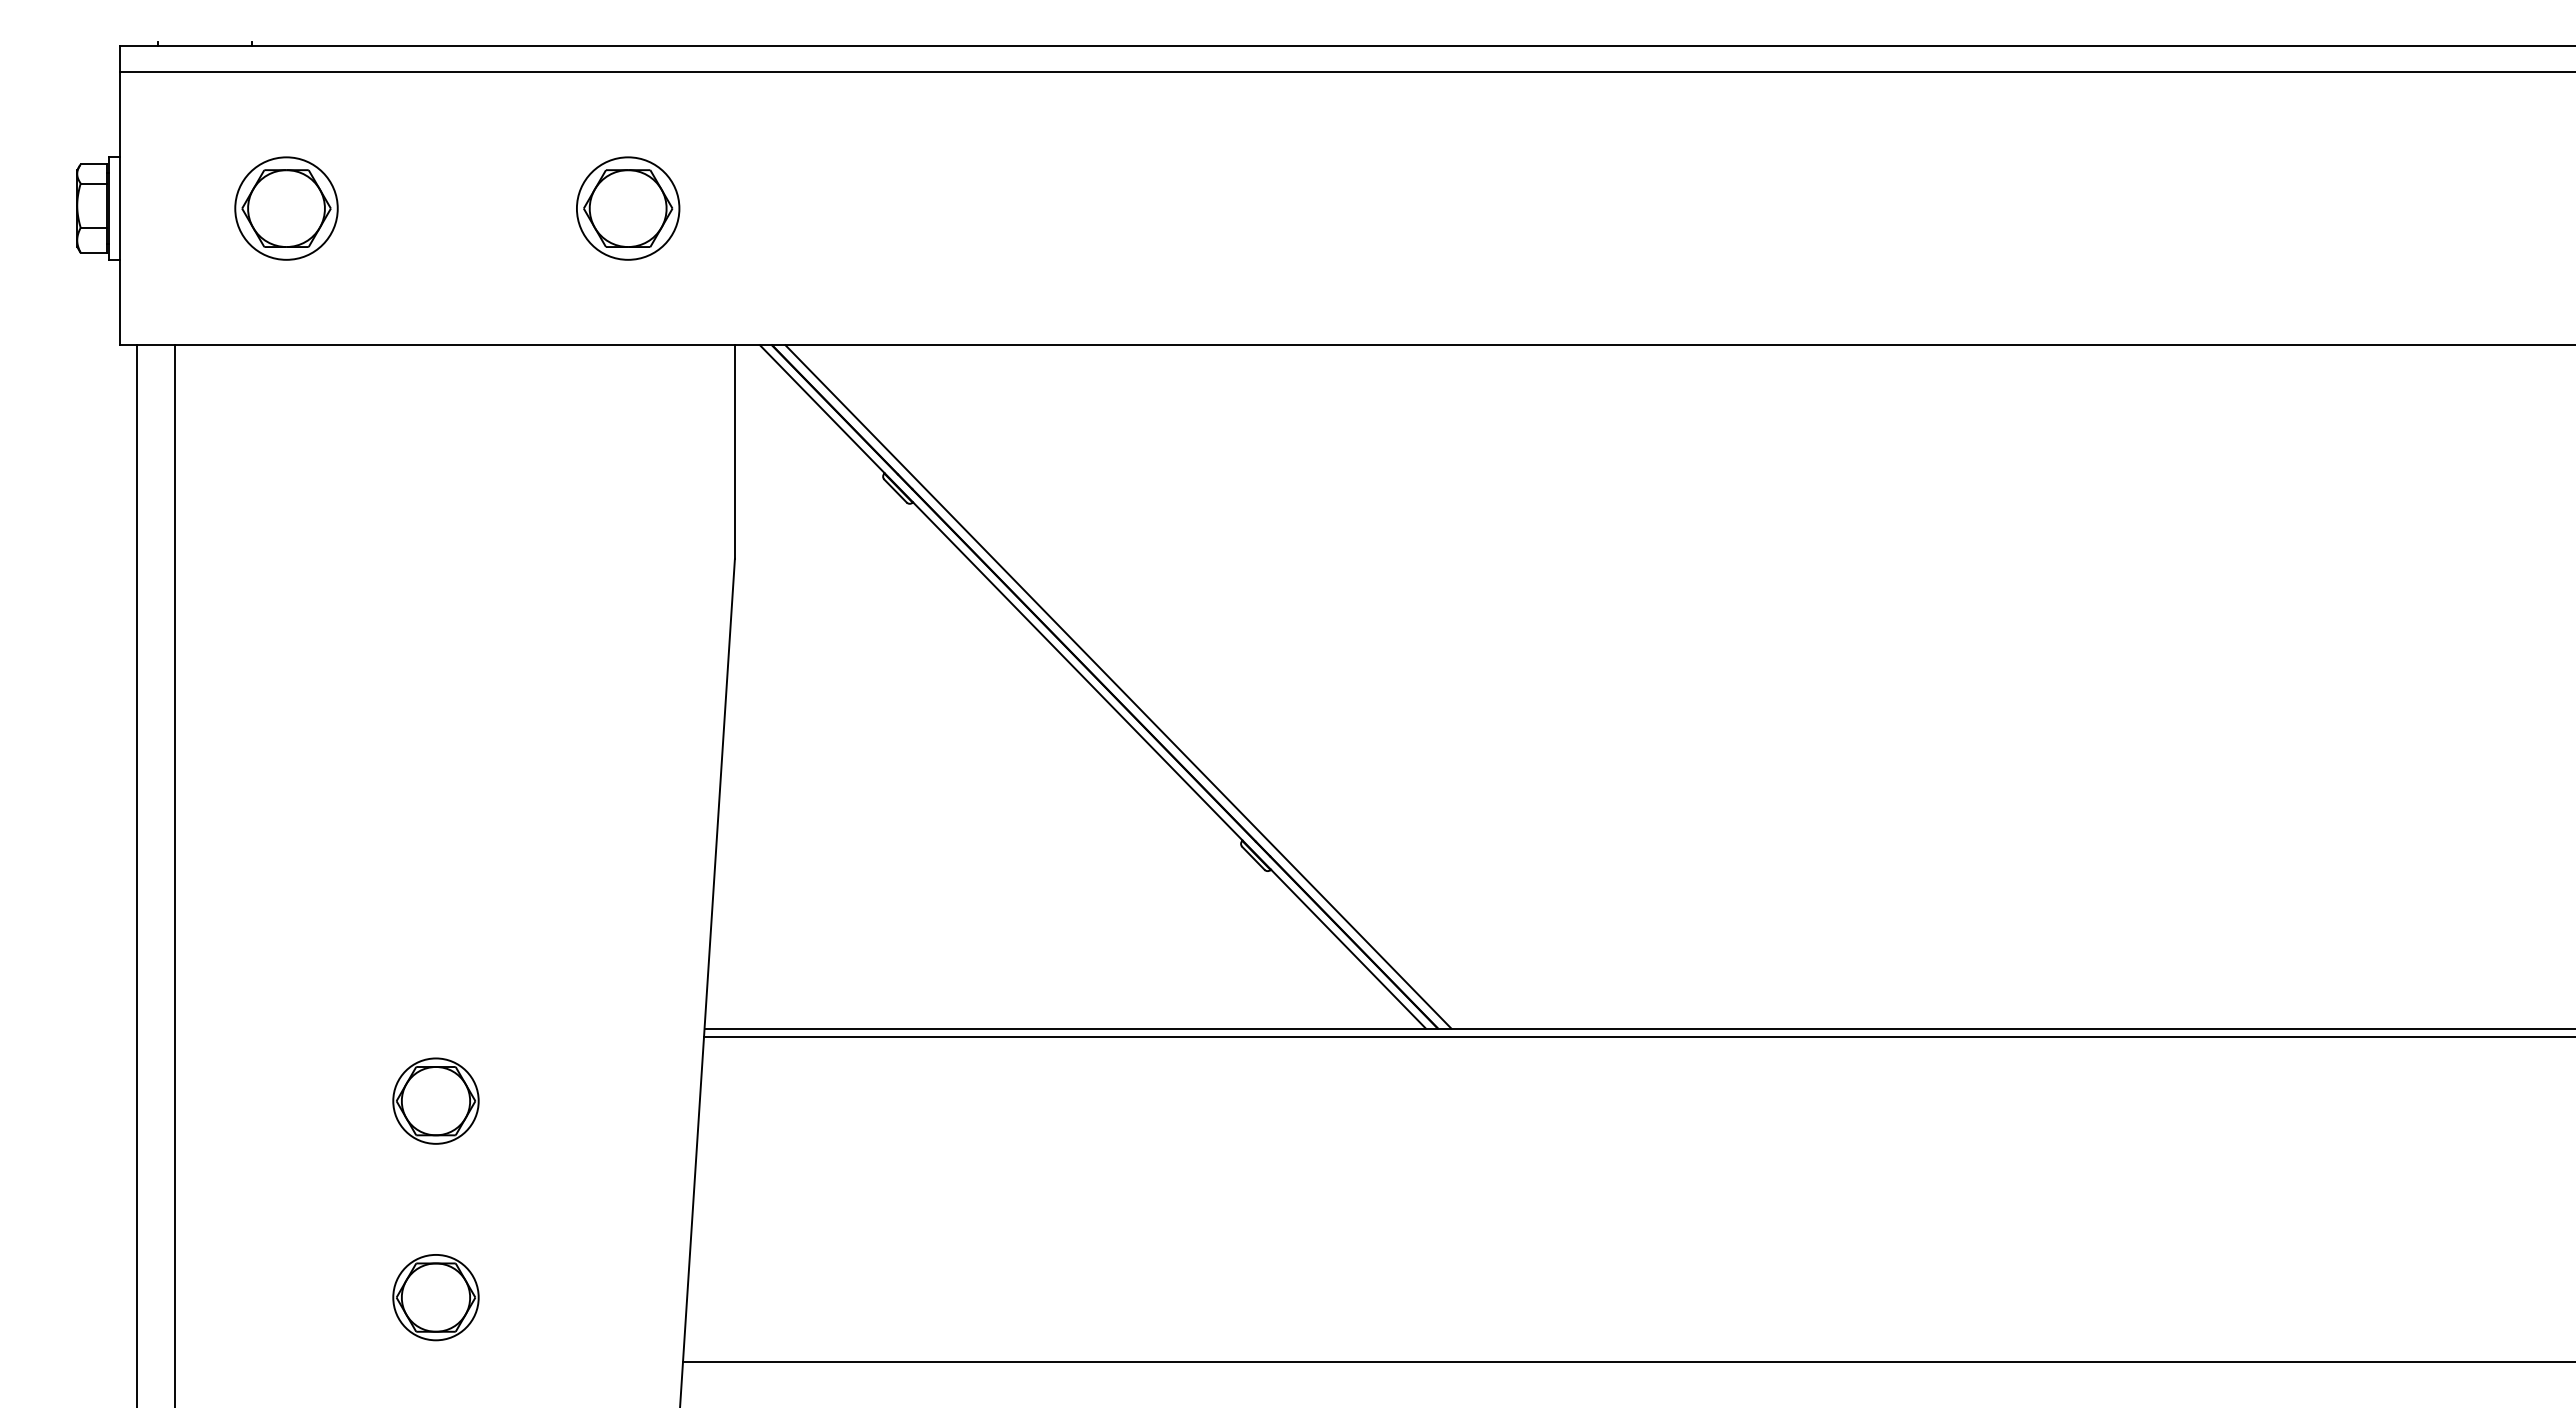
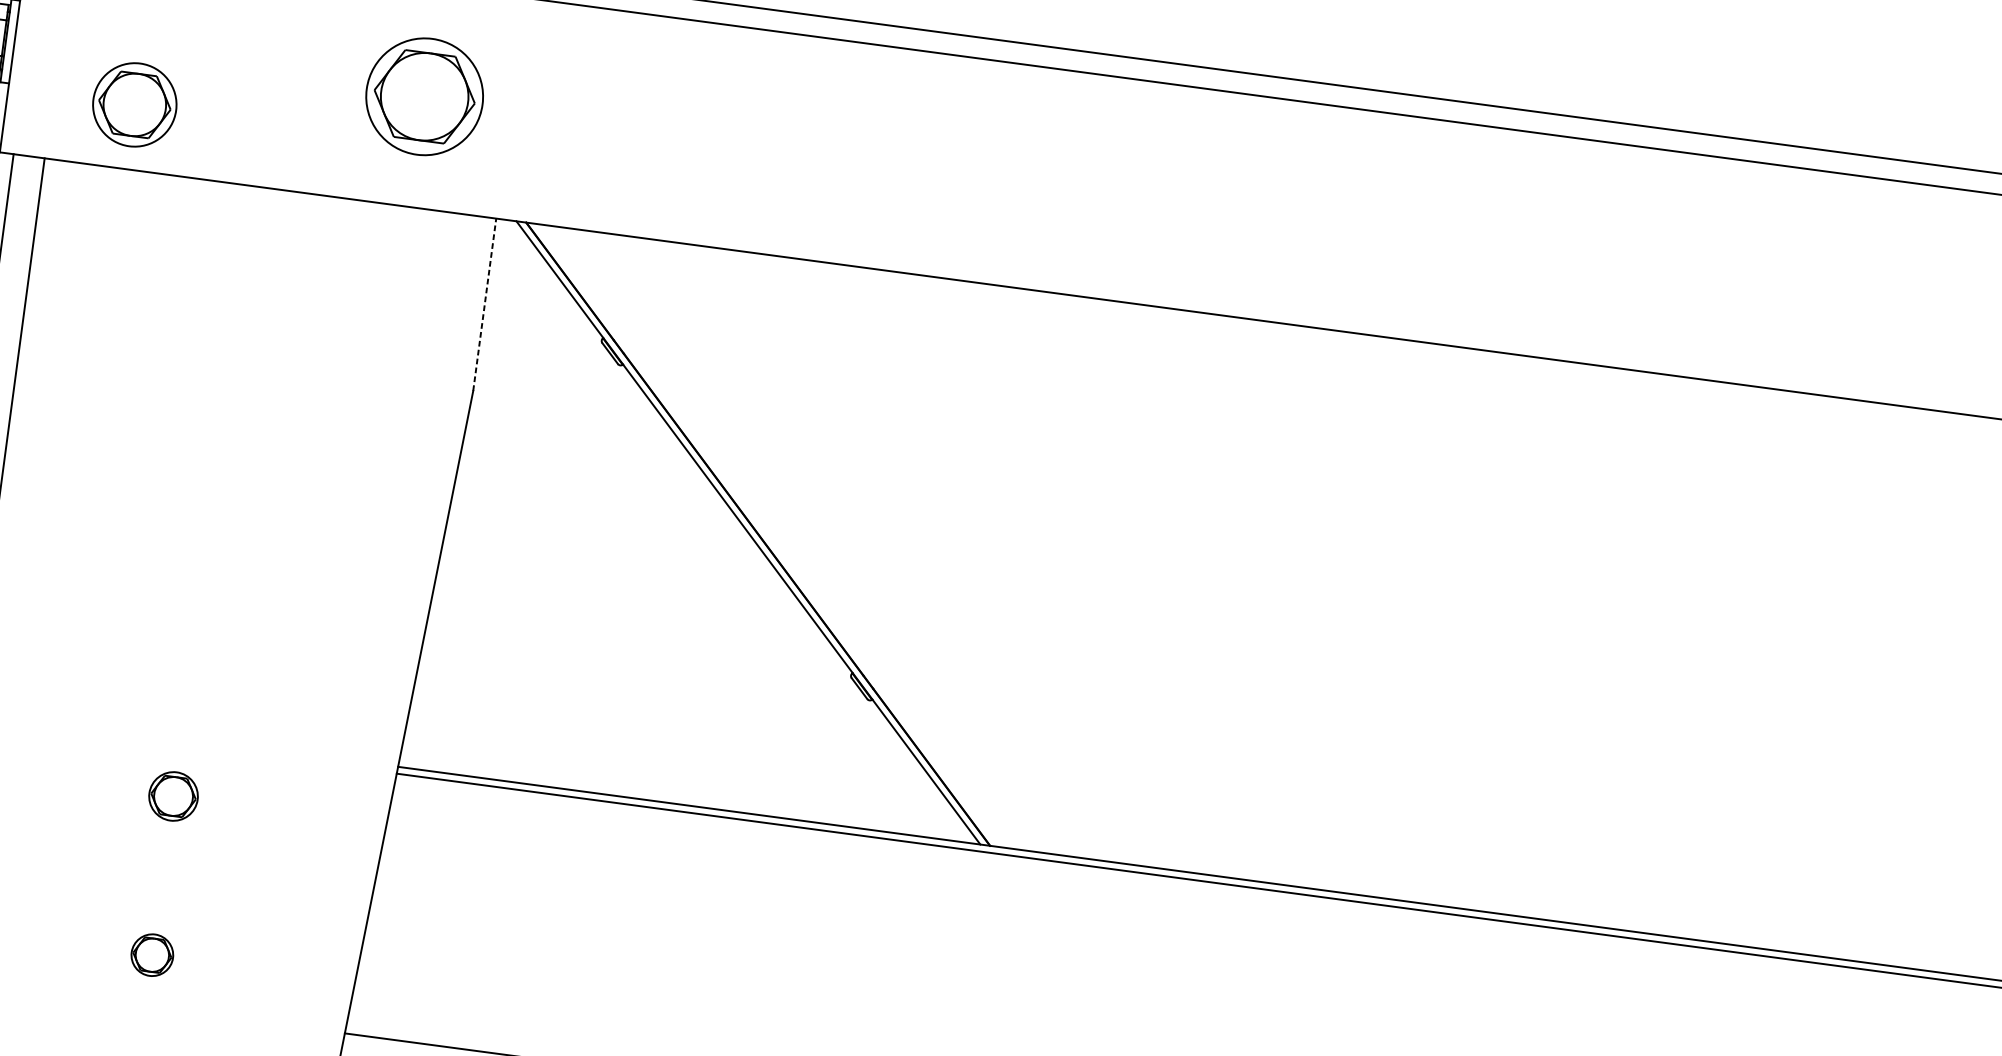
part: (286, 208) -> (134, 104), moved
part: (628, 208) -> (425, 96), size x1.4
line: (734, 452) -> (484, 305), solid -> dashed
line: (1118, 686) -> (769, 535), removed
part: (435, 1100) -> (173, 795), size x0.7
part: (435, 1297) -> (152, 954), size x0.6

